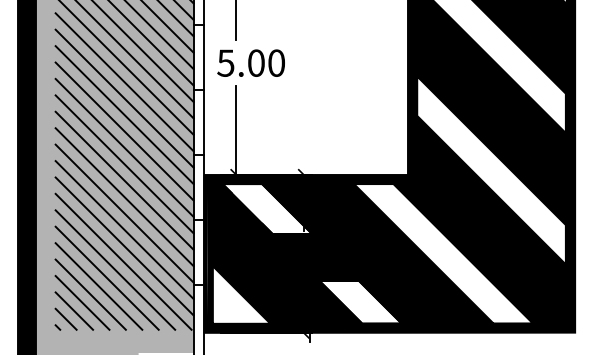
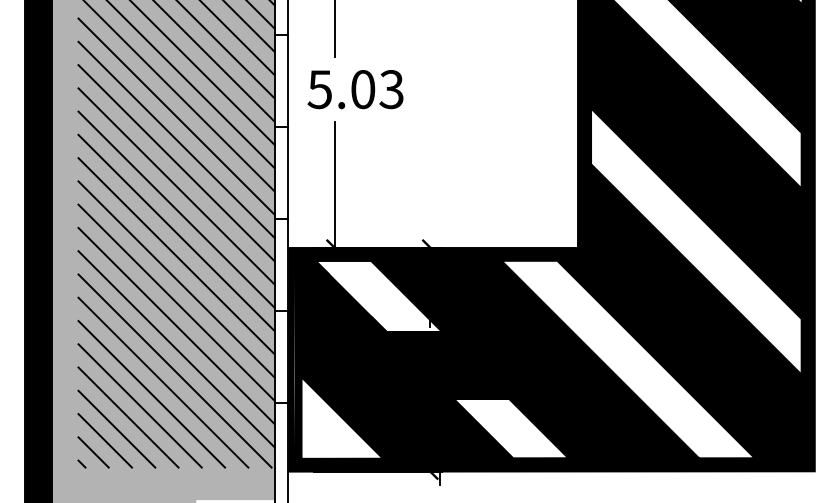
text: (276, 63) -> (391, 89), 5.00 -> 5.03

